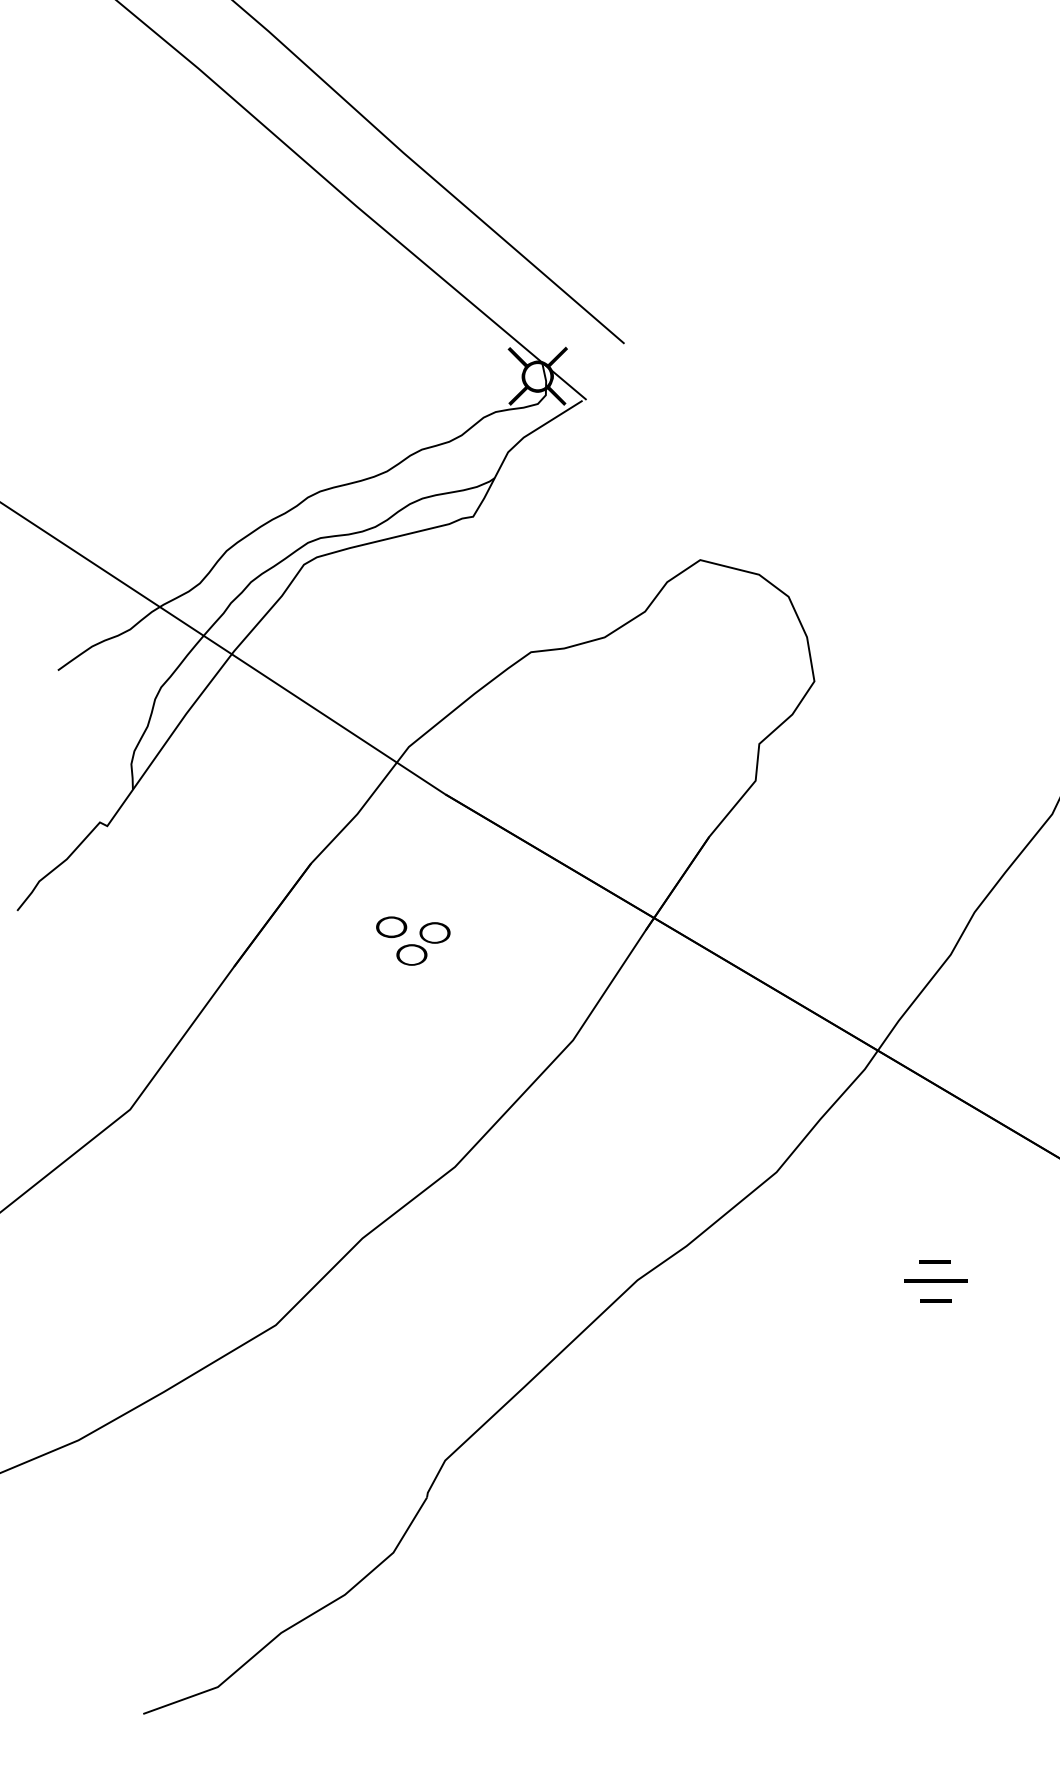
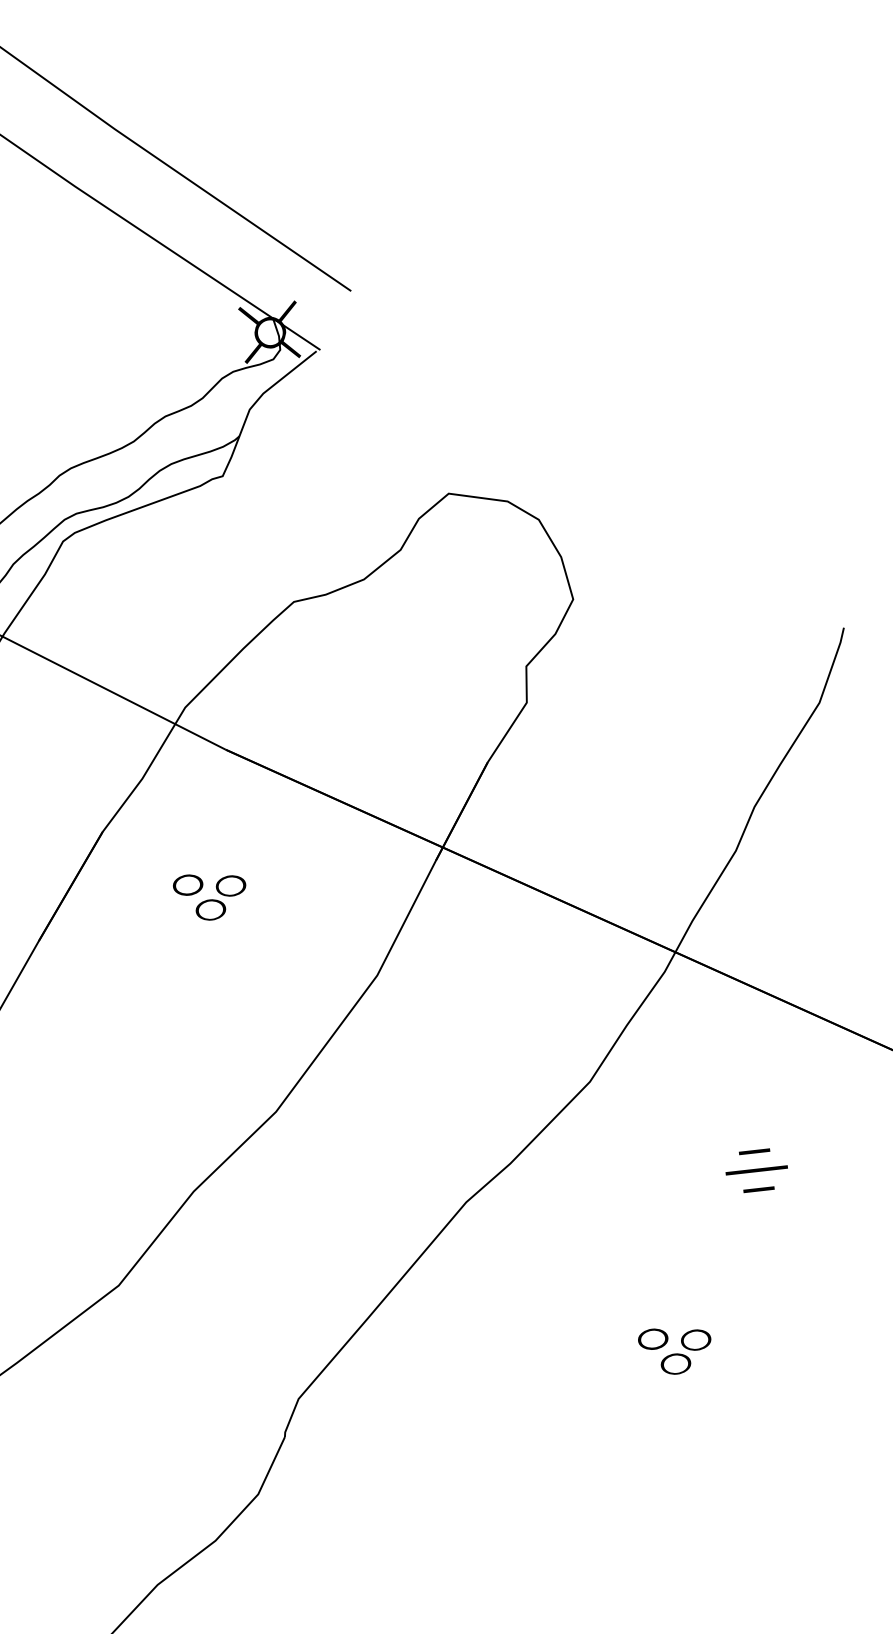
part: (832, 1453) -> (675, 1349), added

